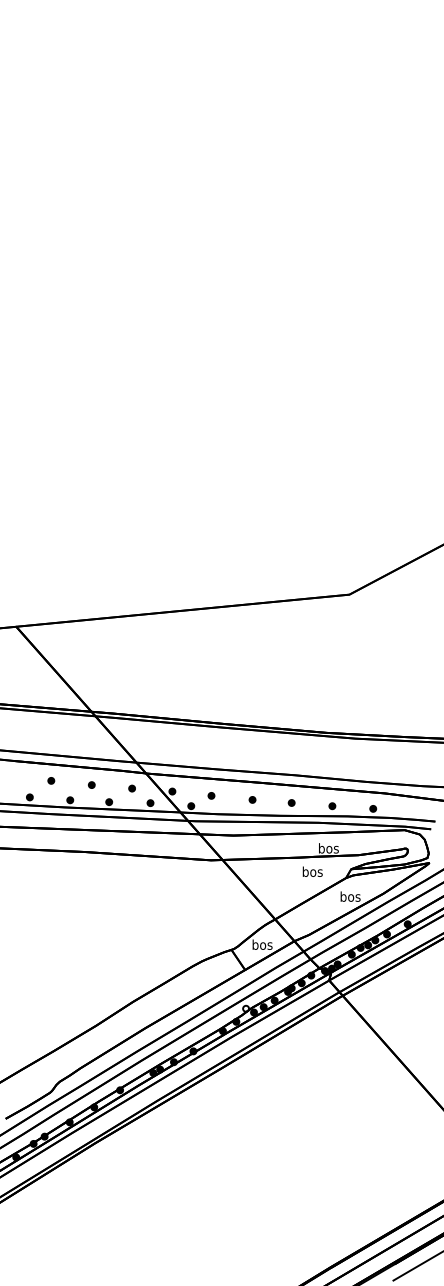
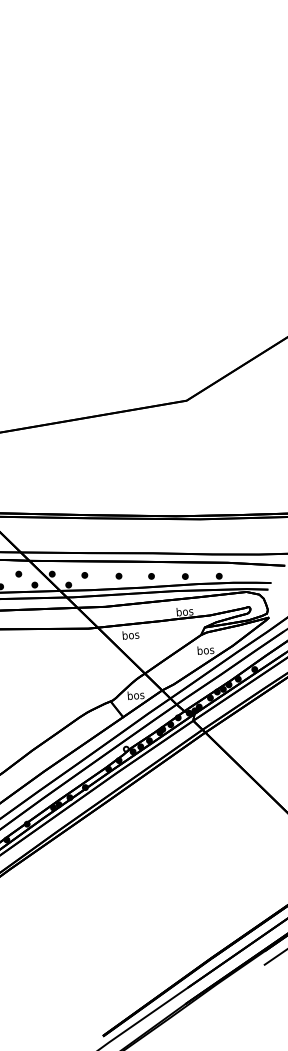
text: (312, 871) -> (130, 634), moved

